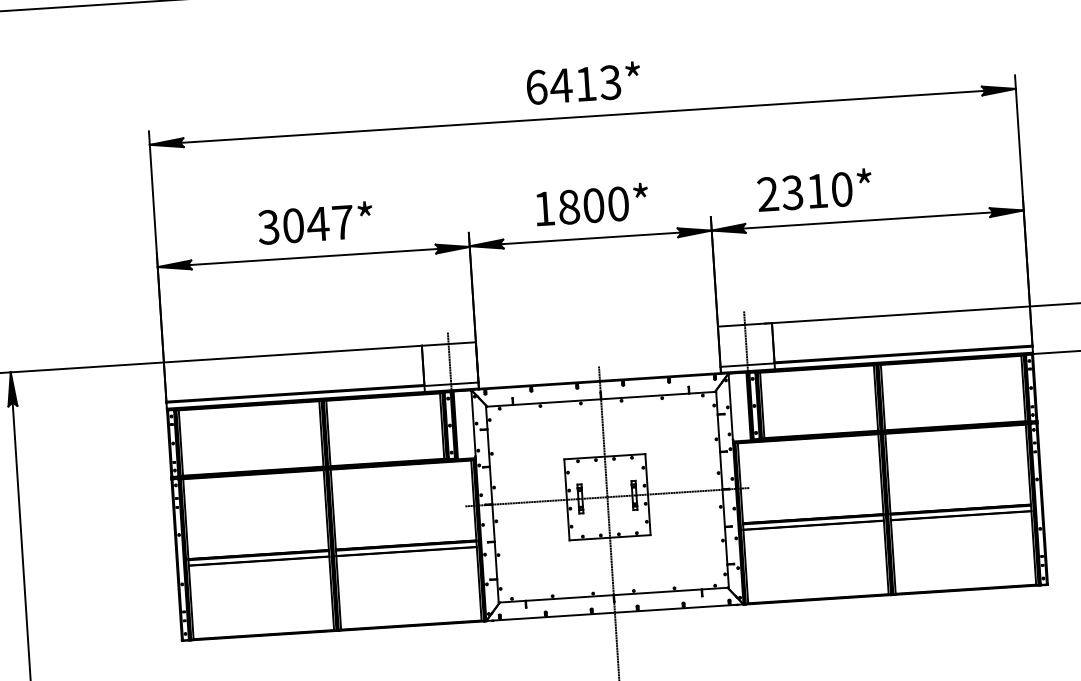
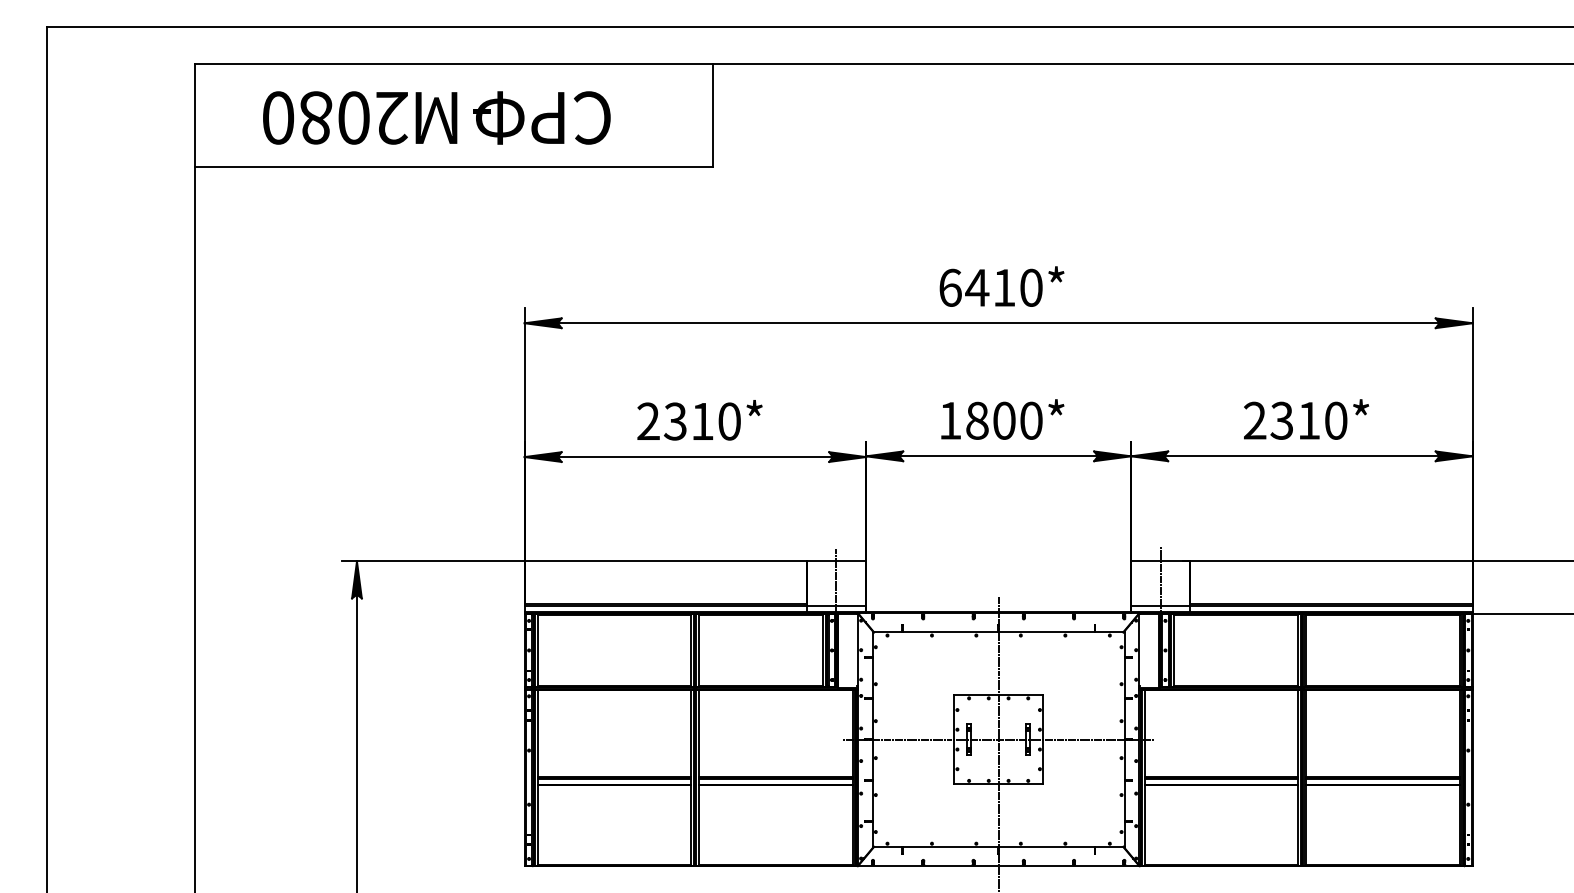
text: (609, 82) -> (1030, 287), 6413* -> 6410*
text: (814, 190) -> (1306, 419), moved
text: (305, 224) -> (688, 421), 3047* -> 2310*

